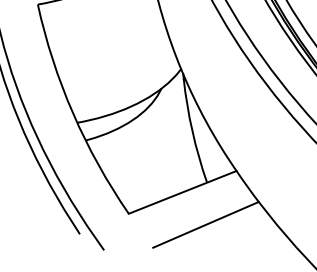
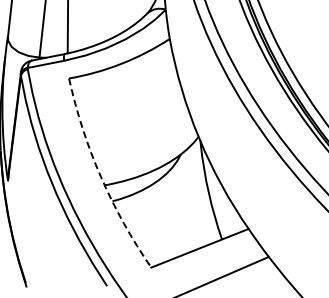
arc: (73, 114) -> (101, 177), solid -> dashed

